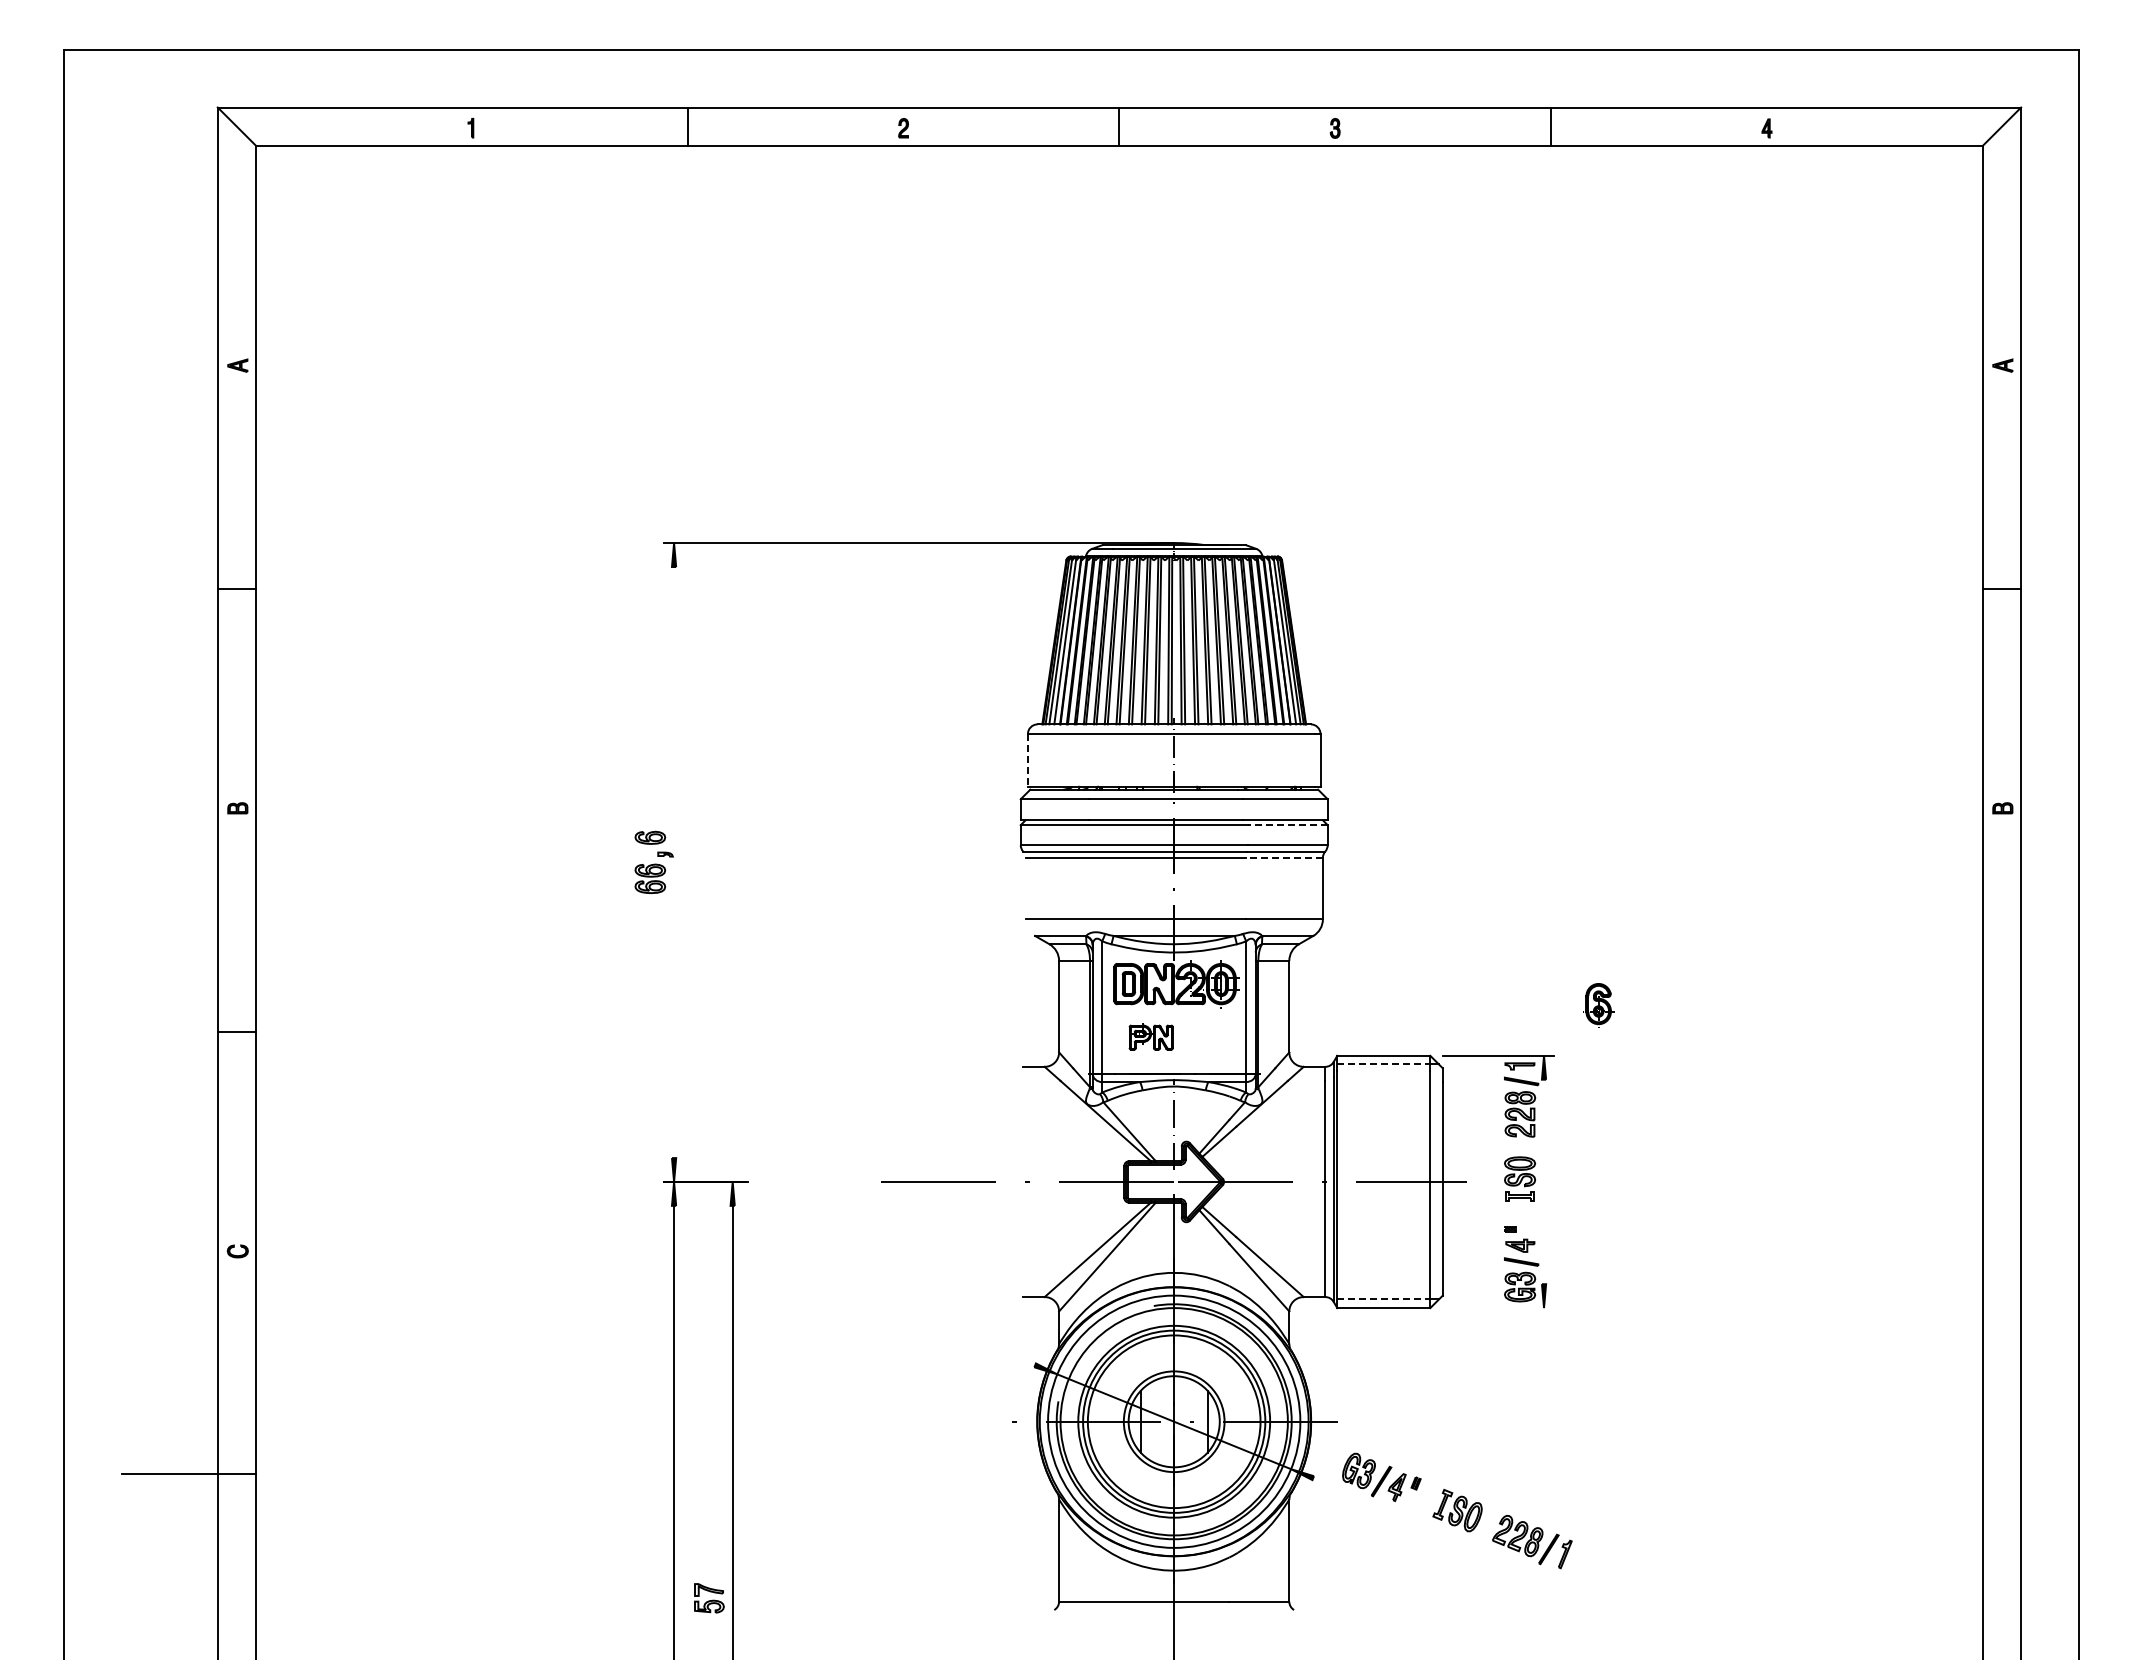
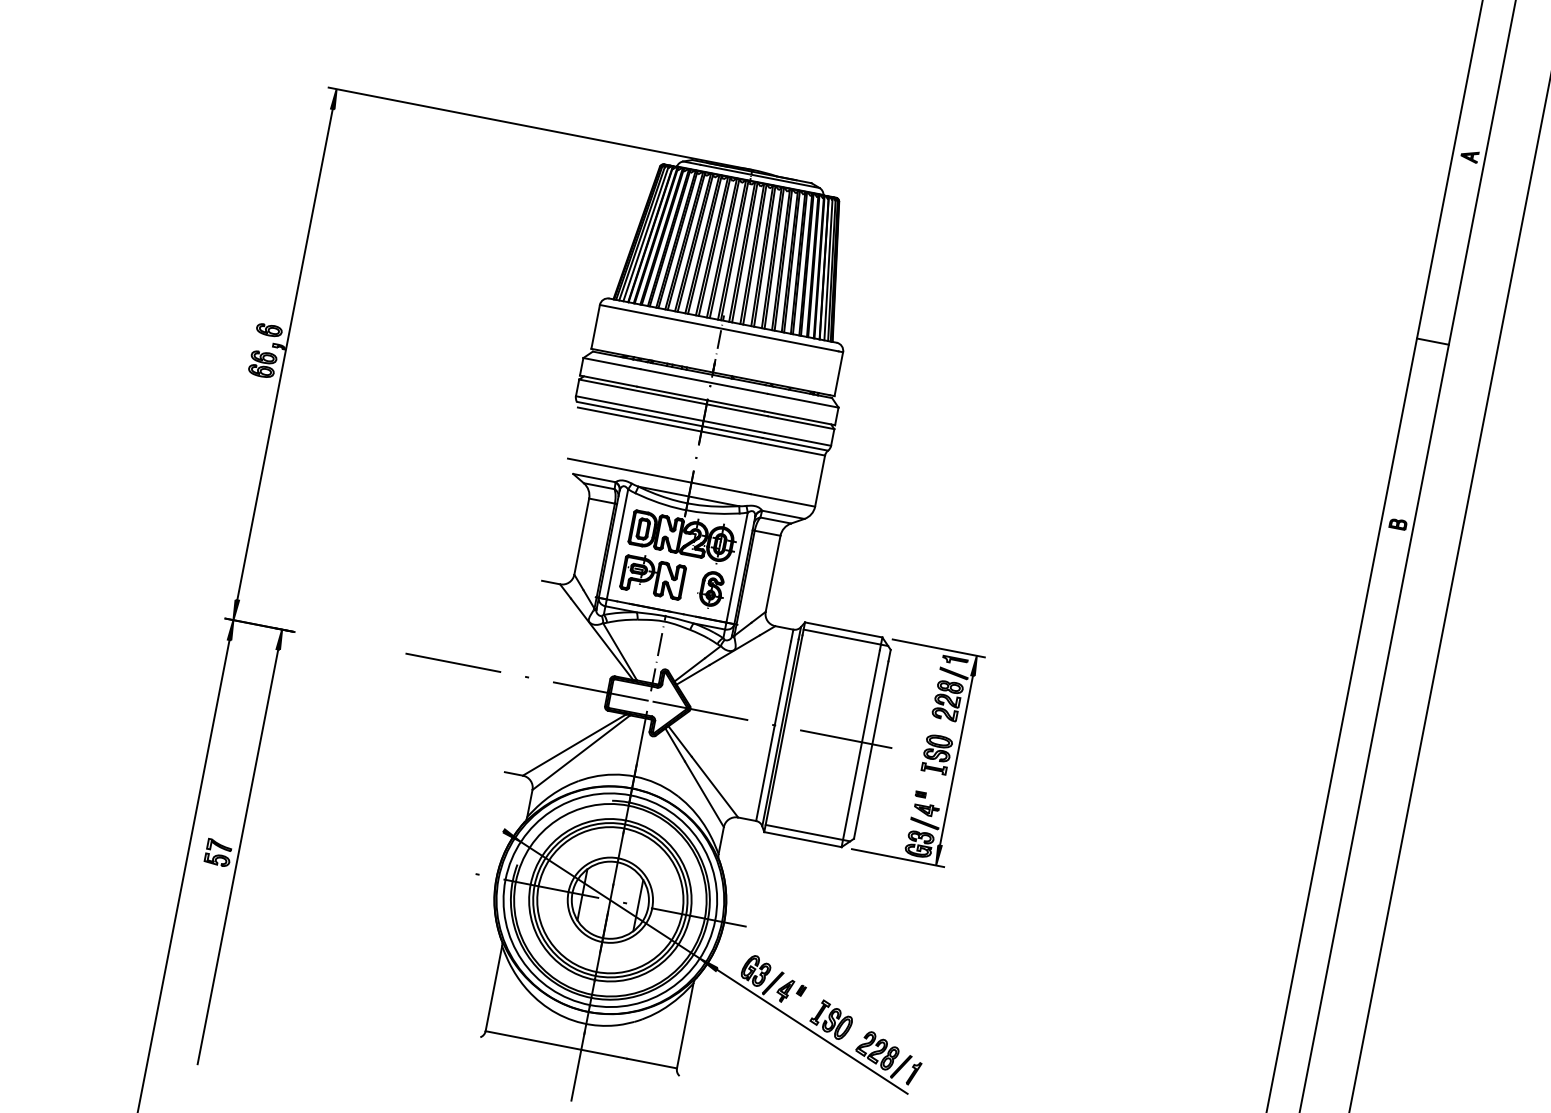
line: (1027, 760) -> (595, 326), dashed -> solid
line: (1287, 825) -> (800, 422), dashed -> solid
line: (1284, 857) -> (793, 449), dashed -> solid
line: (674, 862) -> (285, 354), added
part: (1598, 1005) -> (711, 590), moved
part: (1151, 1036) -> (653, 576), size x1.67
line: (1383, 1064) -> (842, 637), dashed -> solid
line: (1544, 1181) -> (956, 760), added
line: (1383, 1299) -> (804, 832), dashed -> solid
line: (1497, 1308) -> (897, 858), added
line: (1437, 1528) -> (811, 1031), added
part: (709, 1598) -> (218, 853), moved

